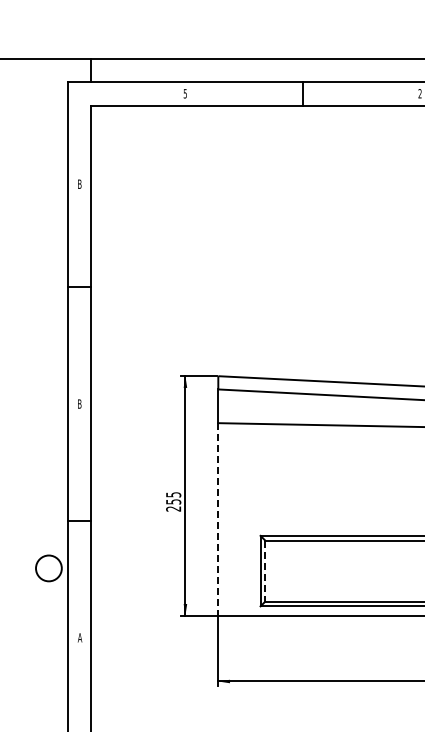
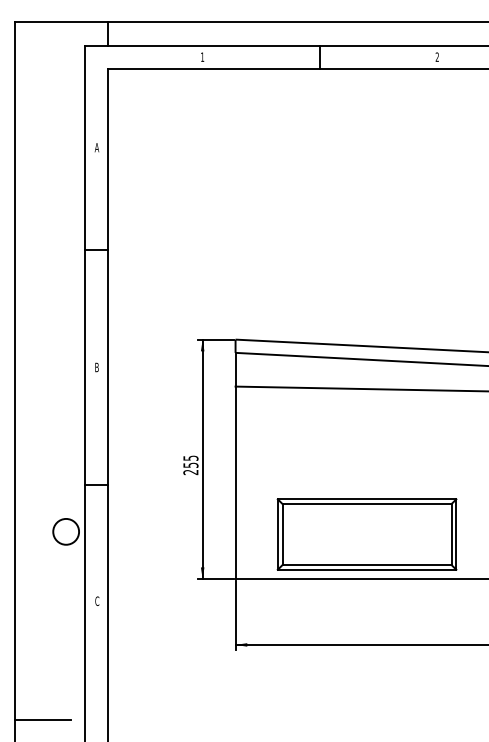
text: (185, 93) -> (202, 56), 5 -> 1
text: (79, 184) -> (96, 147), B -> A
line: (218, 520) -> (235, 483), dashed -> solid
line: (265, 571) -> (282, 534), dashed -> solid
text: (80, 637) -> (97, 600), A -> C

